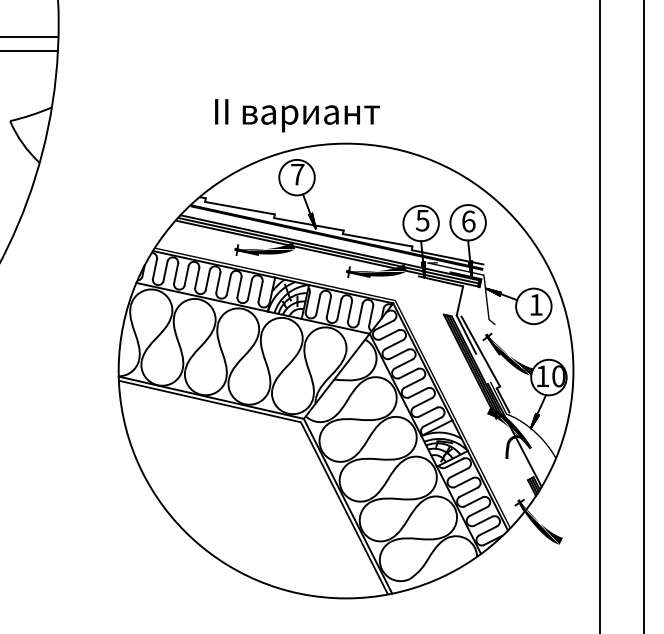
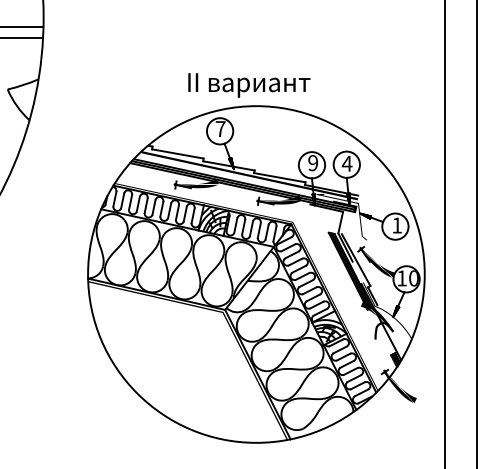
text: (297, 115) -> (249, 85), moved
text: (422, 220) -> (313, 163), 5 -> 9
text: (468, 221) -> (347, 163), 6 -> 4

